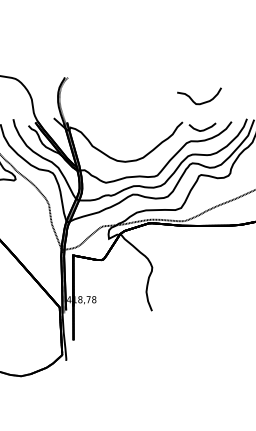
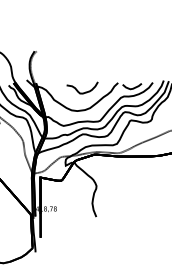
curve: (201, 102) -> (83, 92), moved

